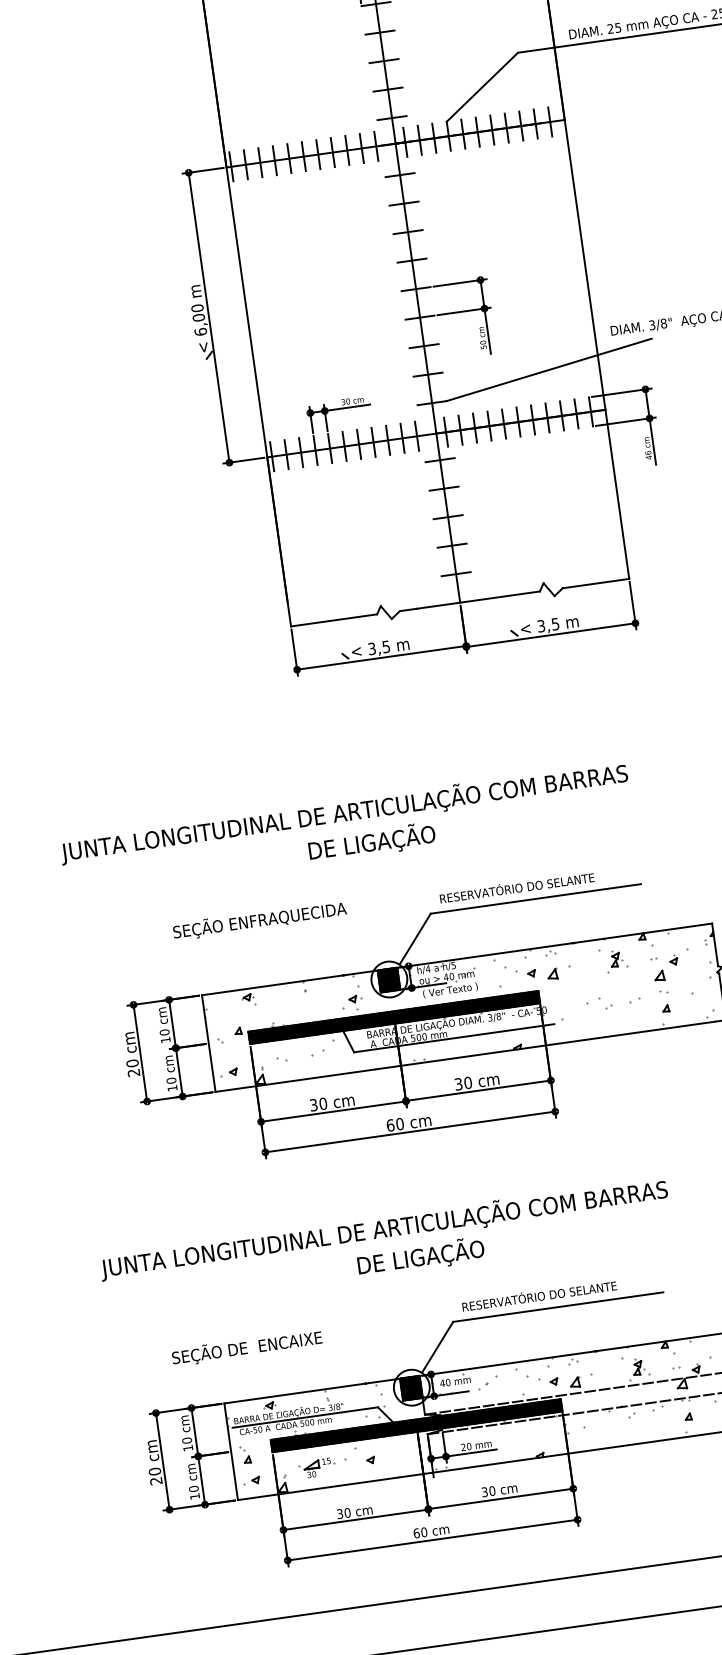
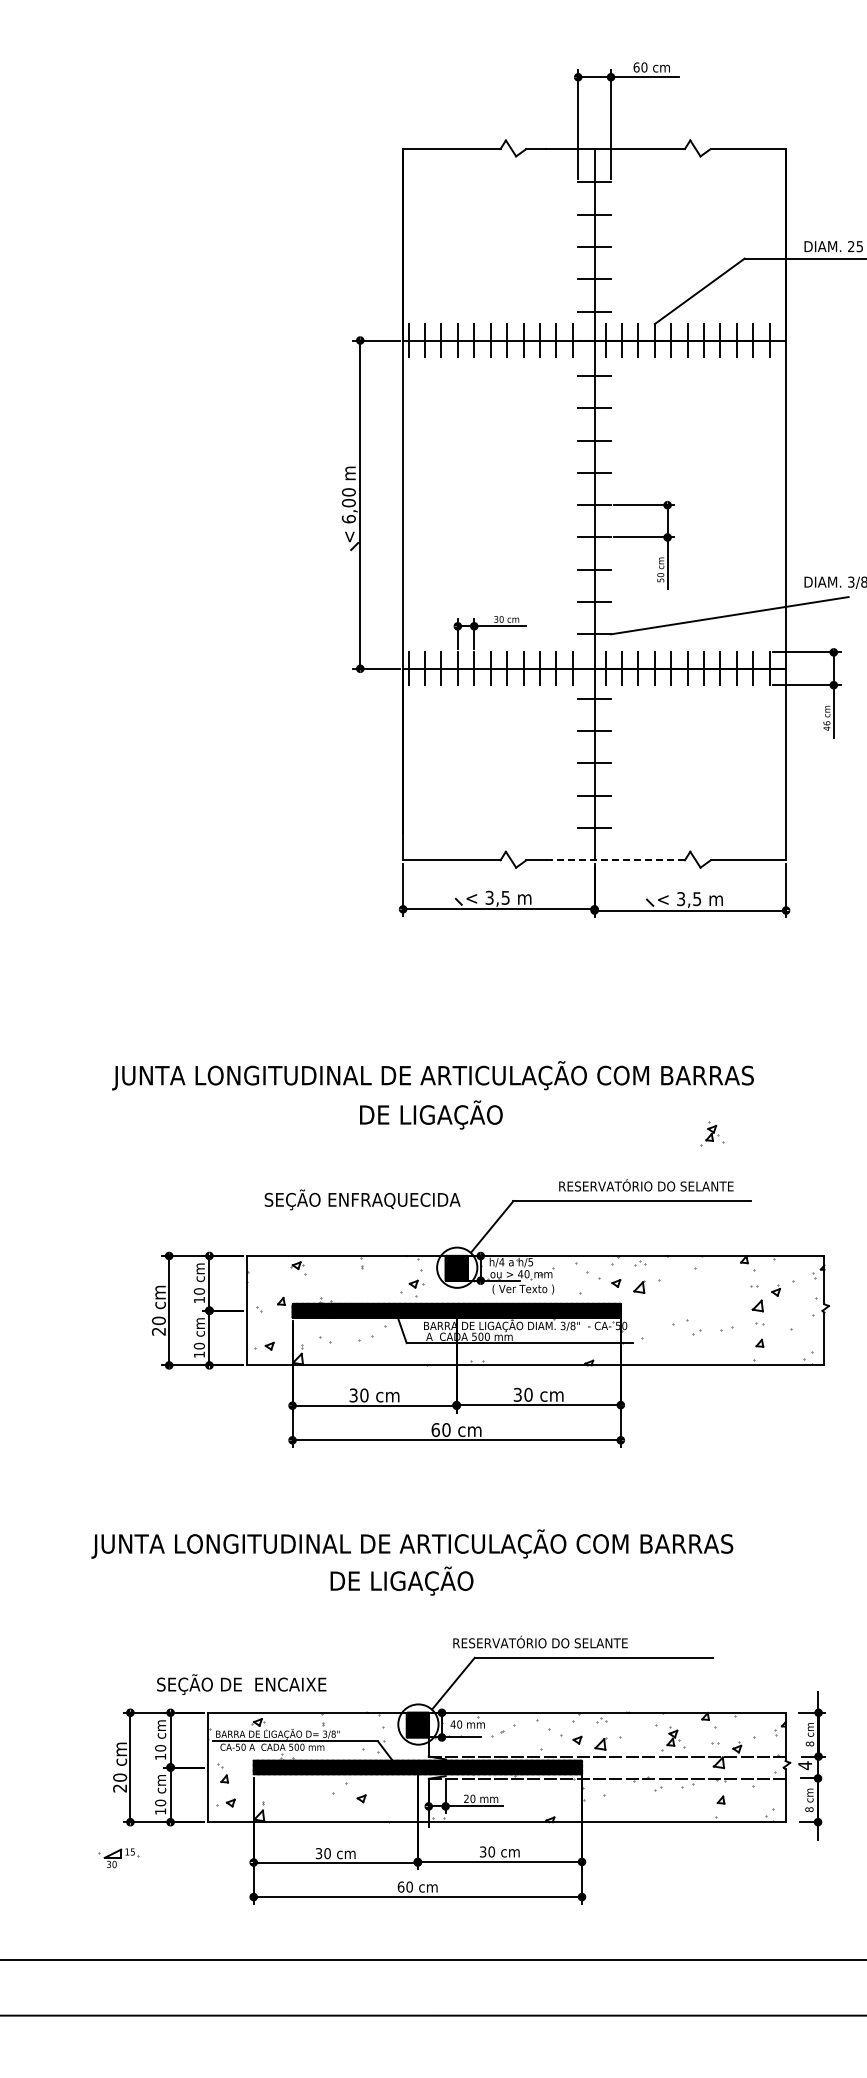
line: (478, 600) -> (615, 860), solid -> dashed
text: (372, 842) -> (431, 1114), moved
text: (517, 887) -> (646, 1185), moved
text: (259, 920) -> (362, 1199), moved
part: (616, 959) -> (712, 1133), moved
text: (420, 1256) -> (401, 1580), moved
text: (539, 1294) -> (540, 1641), moved
text: (246, 1347) -> (241, 1684), moved
part: (316, 1468) -> (118, 1858), moved

